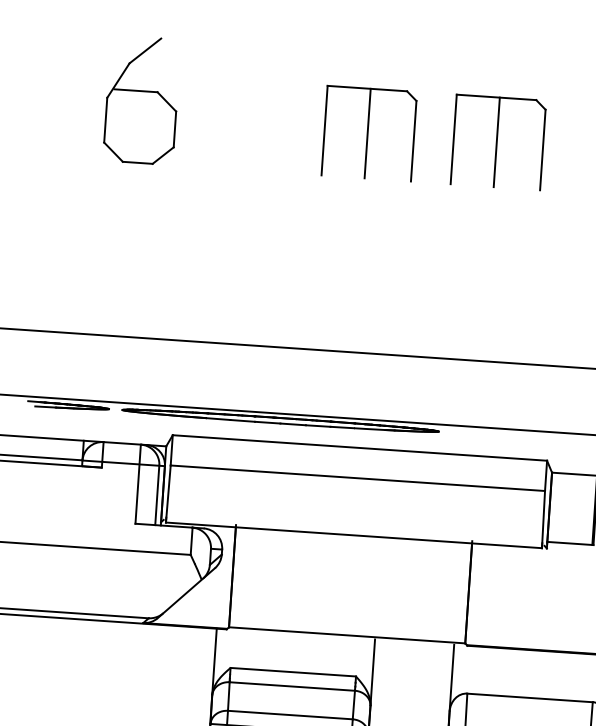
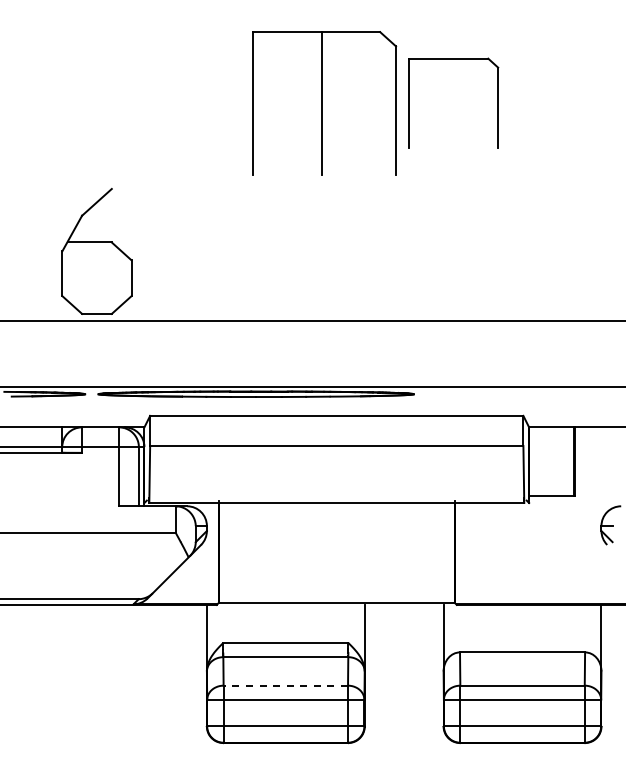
part: (141, 100) -> (96, 251), moved
part: (369, 132) -> (324, 102), size x1.6
line: (496, 141) -> (451, 102), removed
line: (290, 714) -> (285, 685), solid -> dashed

